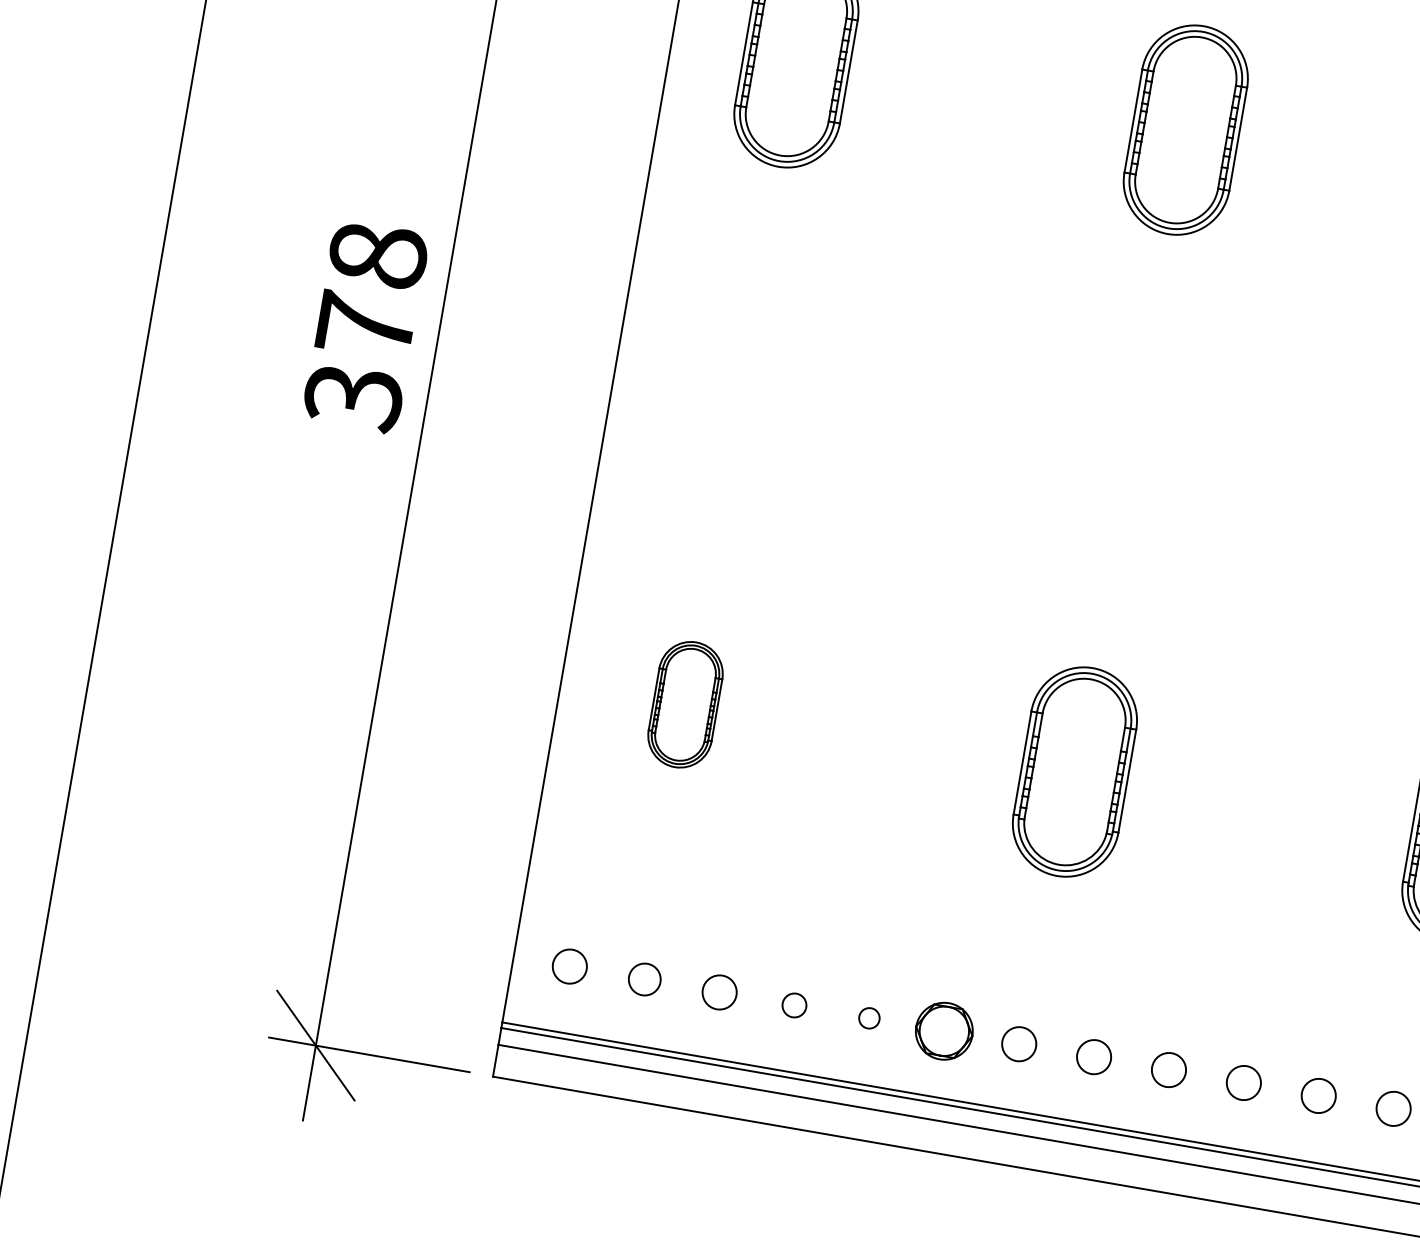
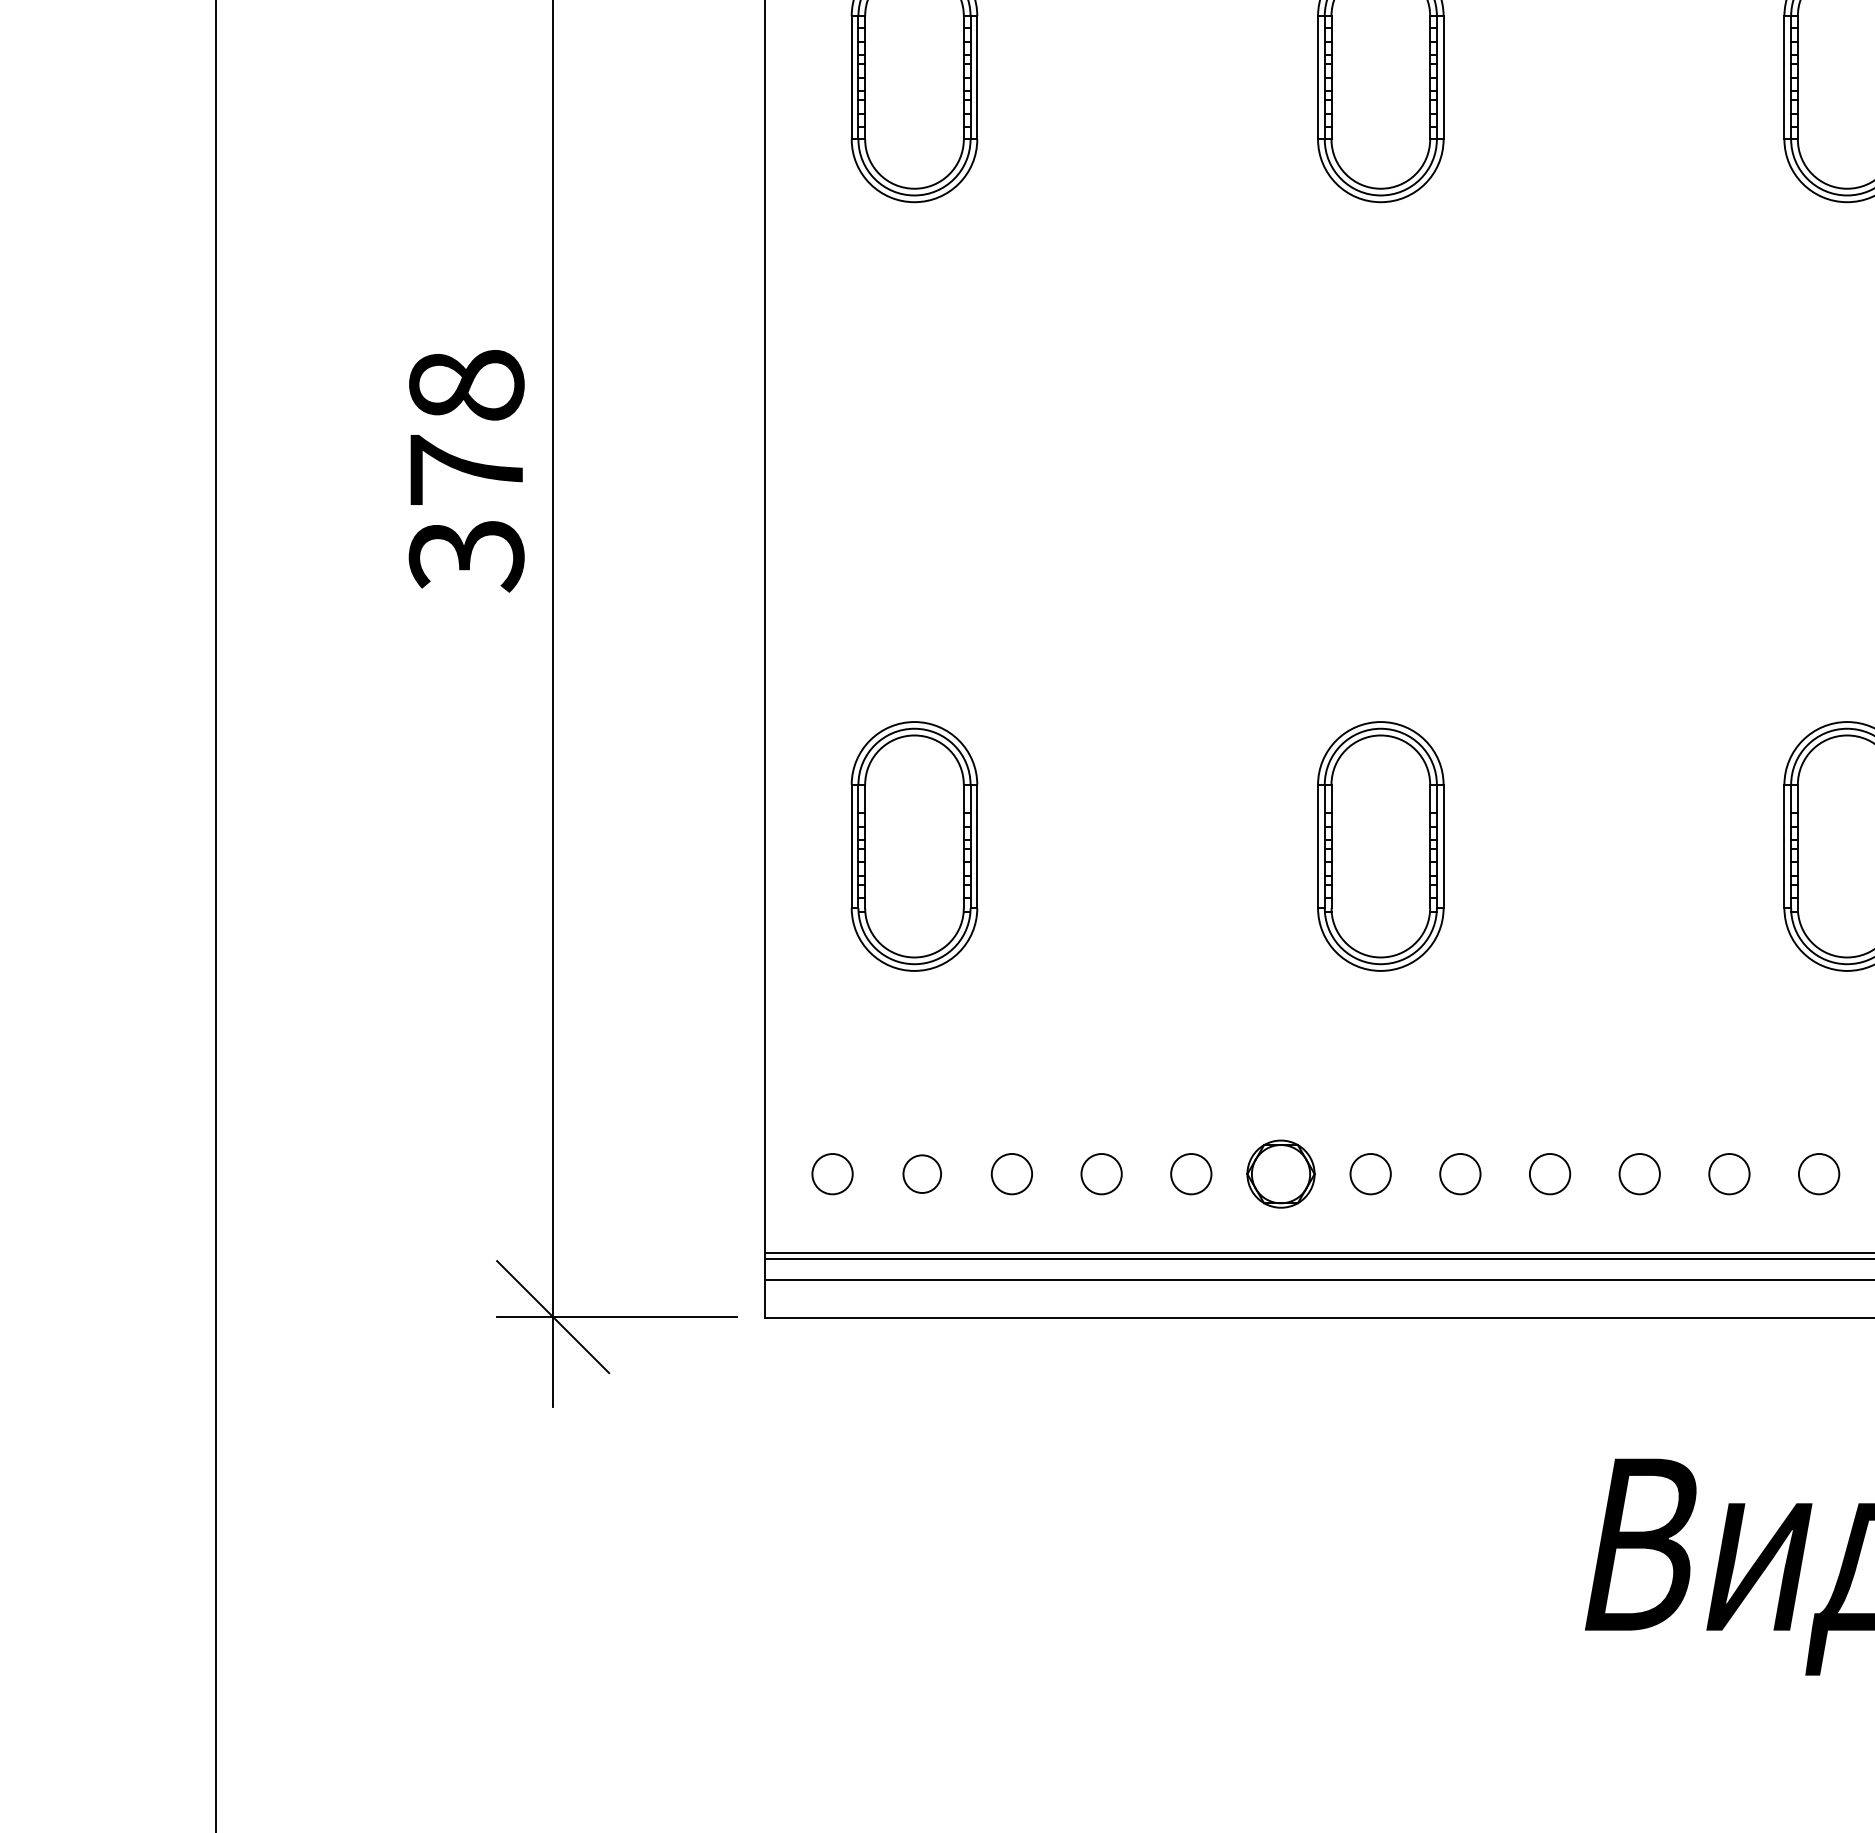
part: (685, 704) -> (914, 846), size x1.67
circle: (794, 1005) -> (1101, 1174), size x1.43
circle: (869, 1018) -> (1191, 1174), size x1.67

